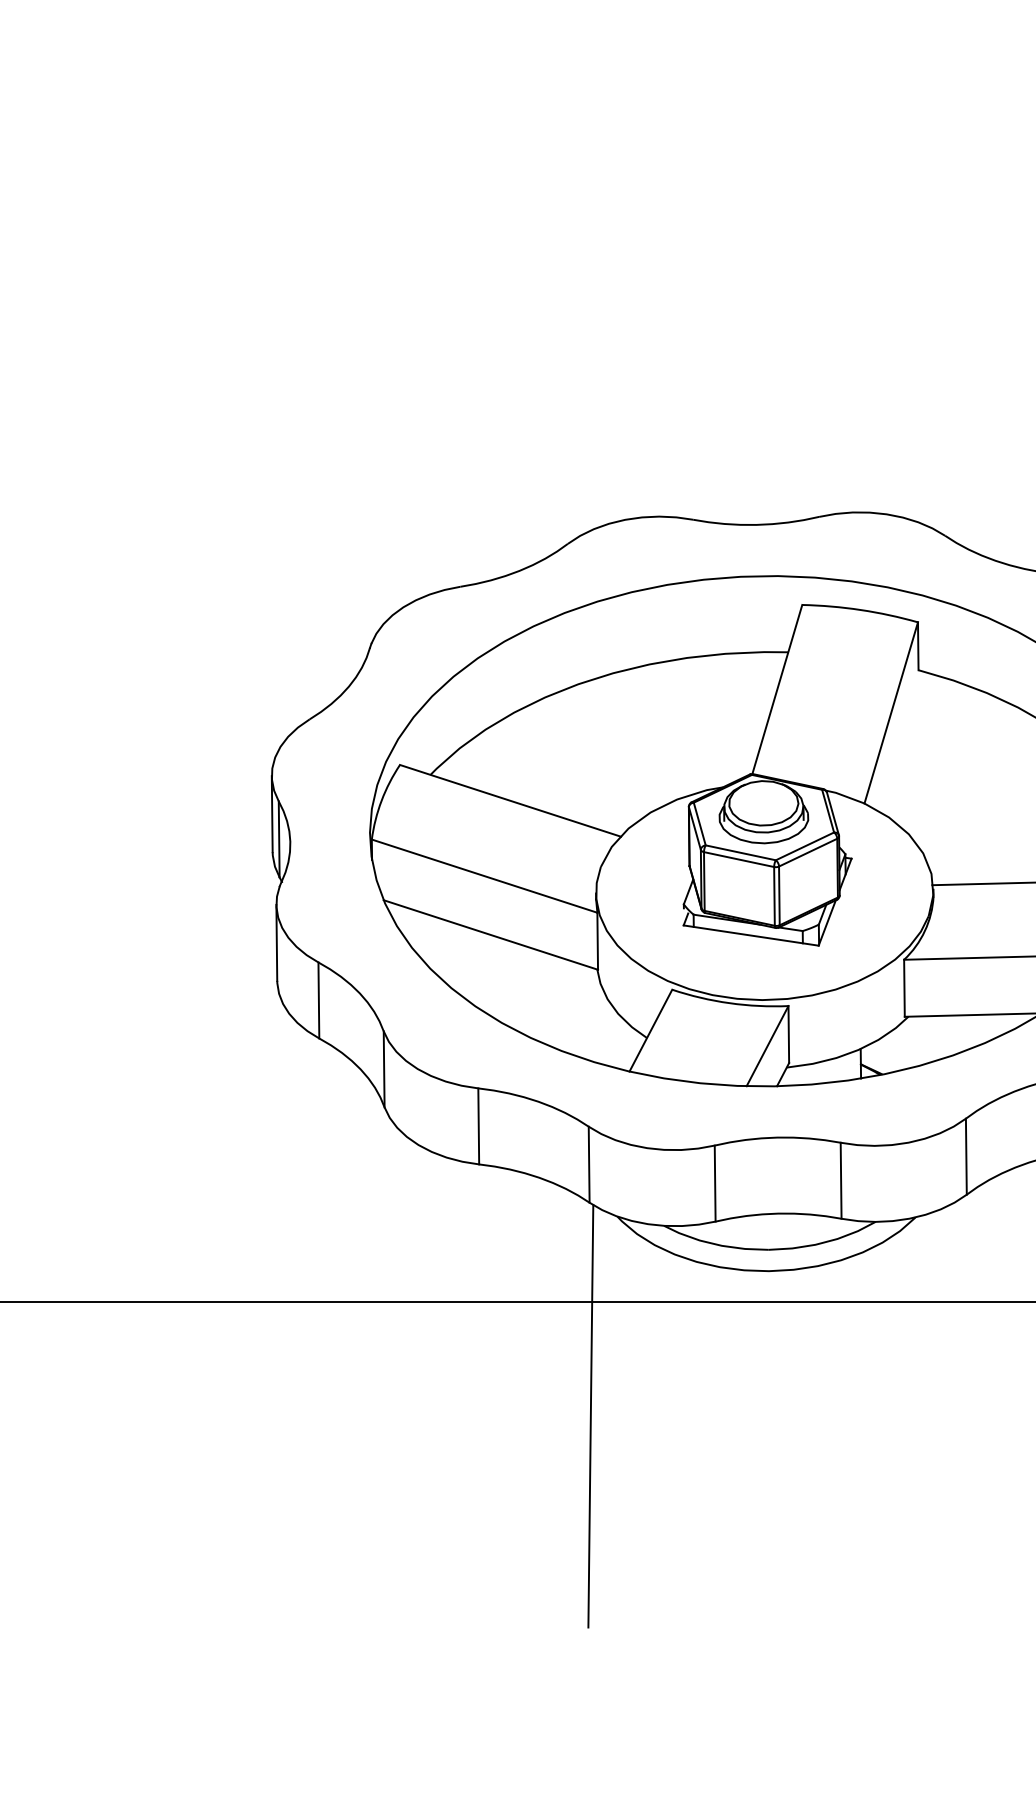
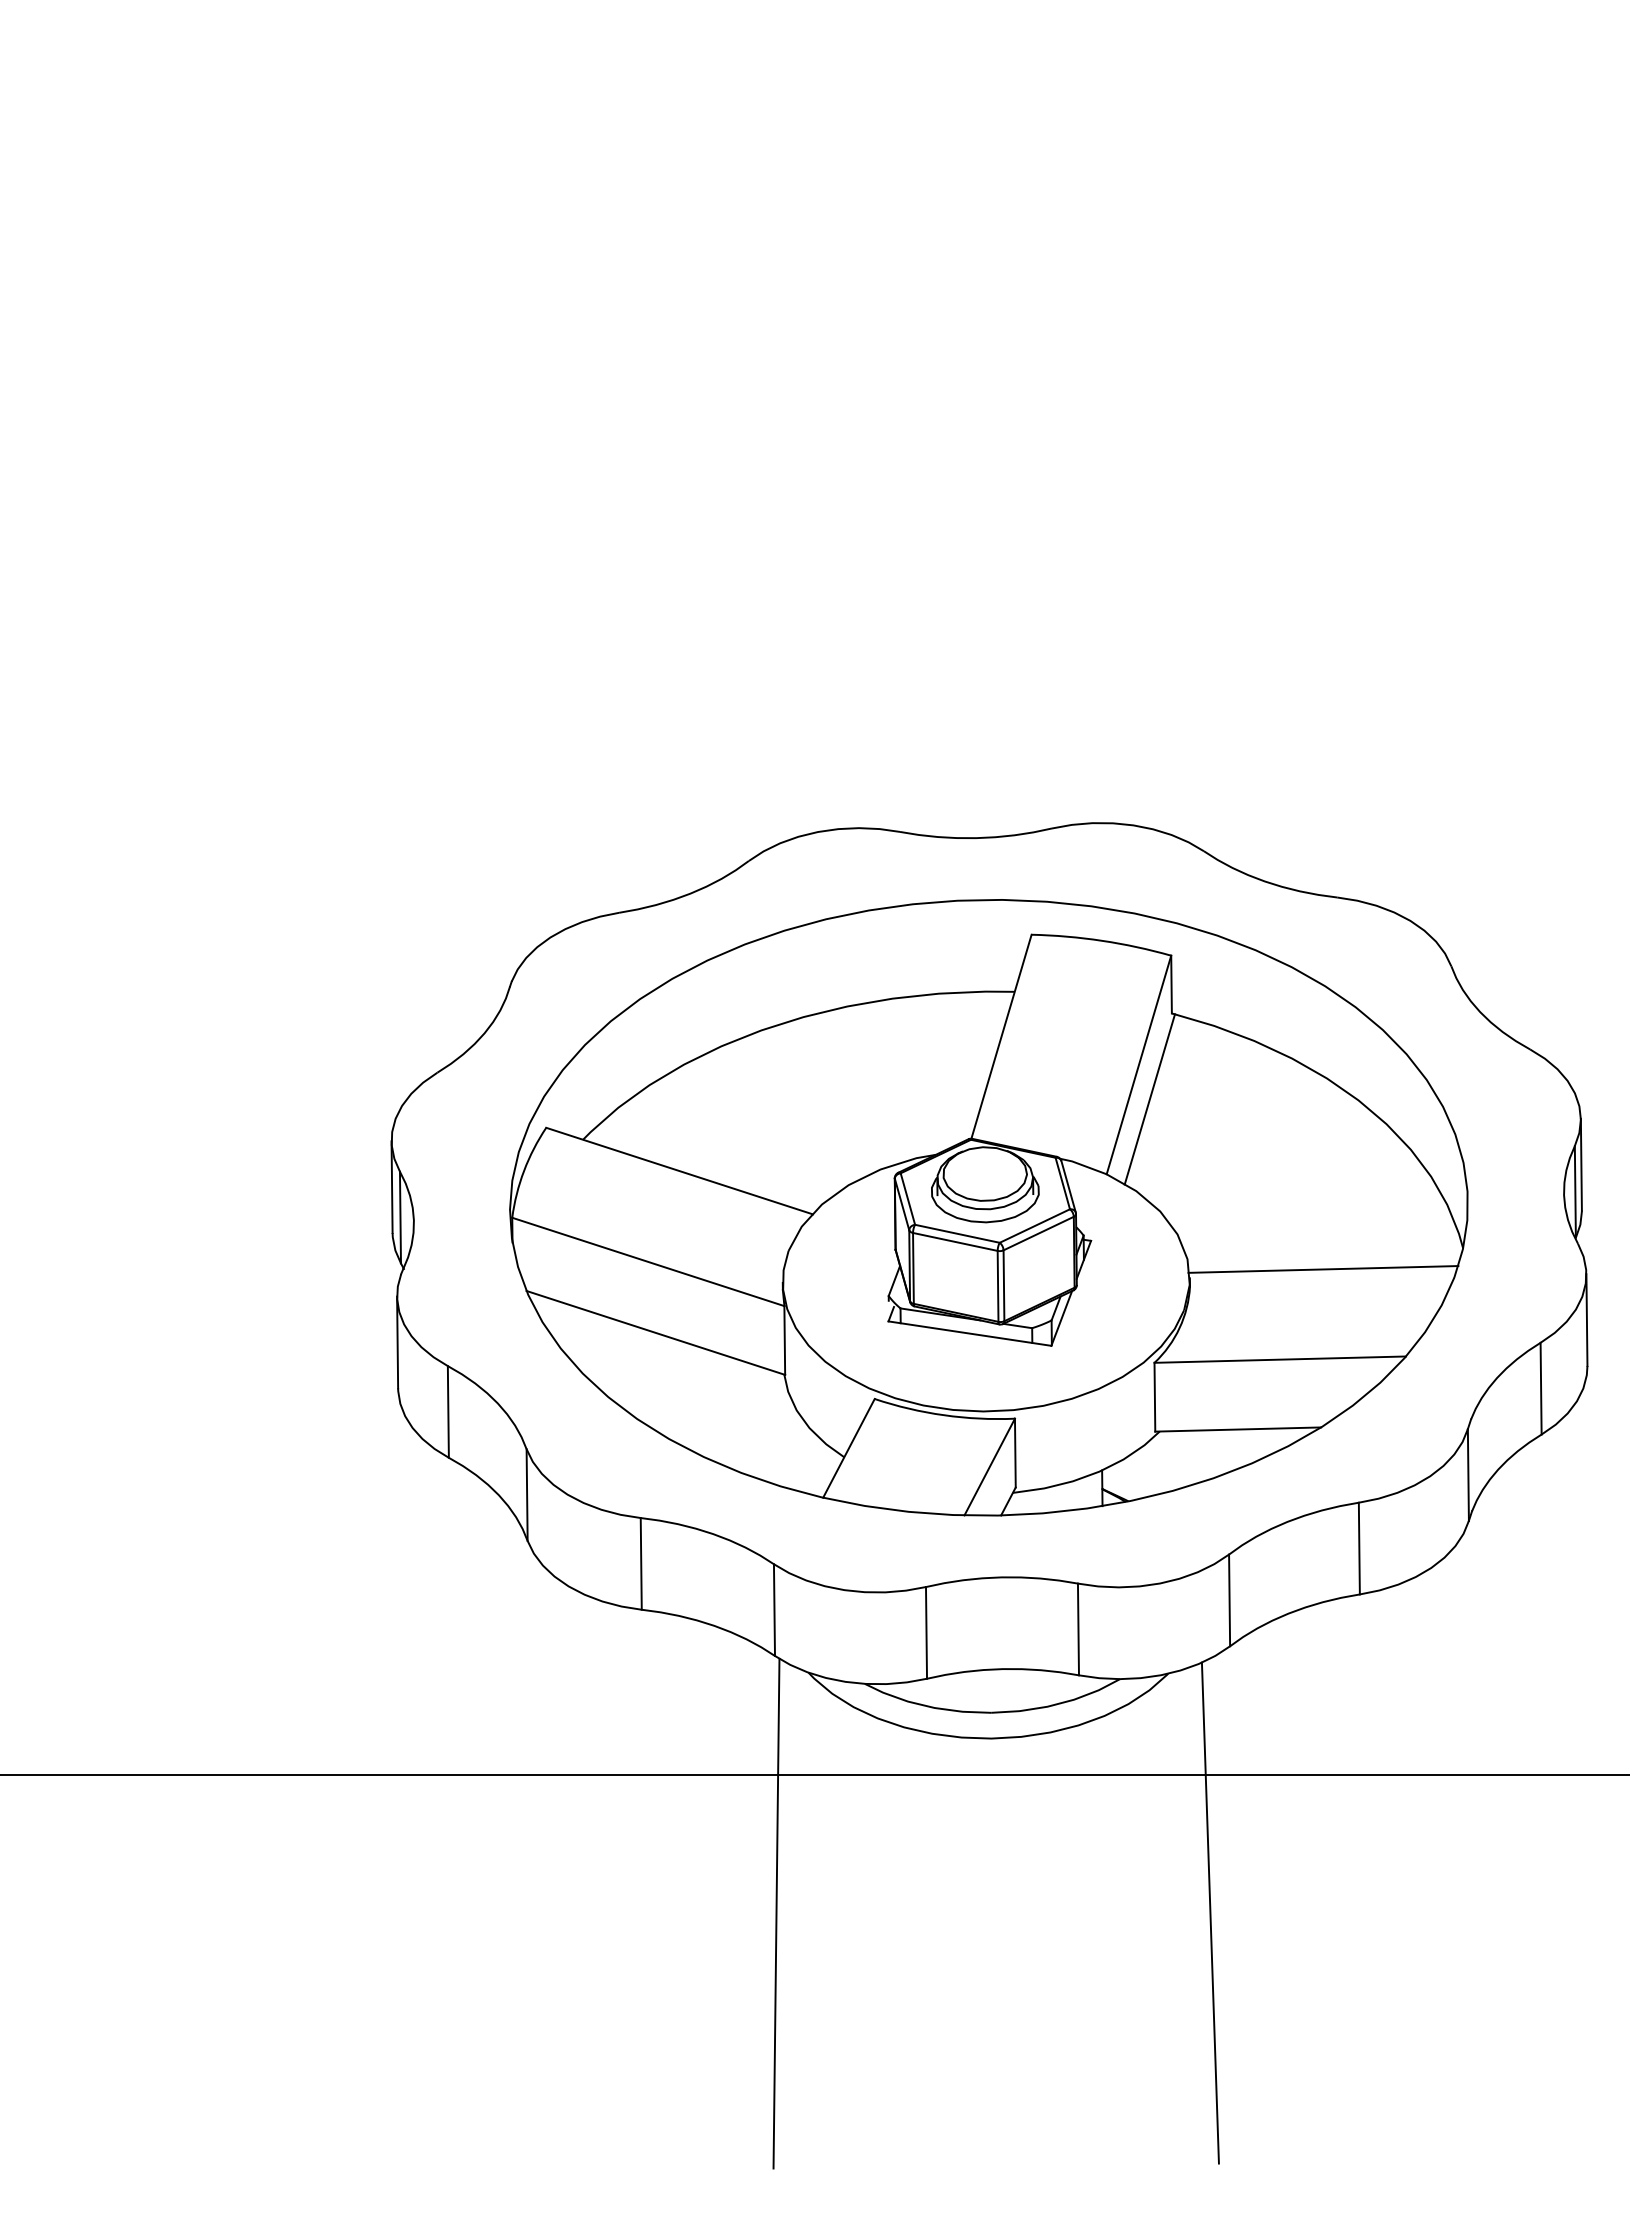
line: (899, 741) -> (1149, 1099), added
line: (949, 1415) -> (1209, 1912), added

